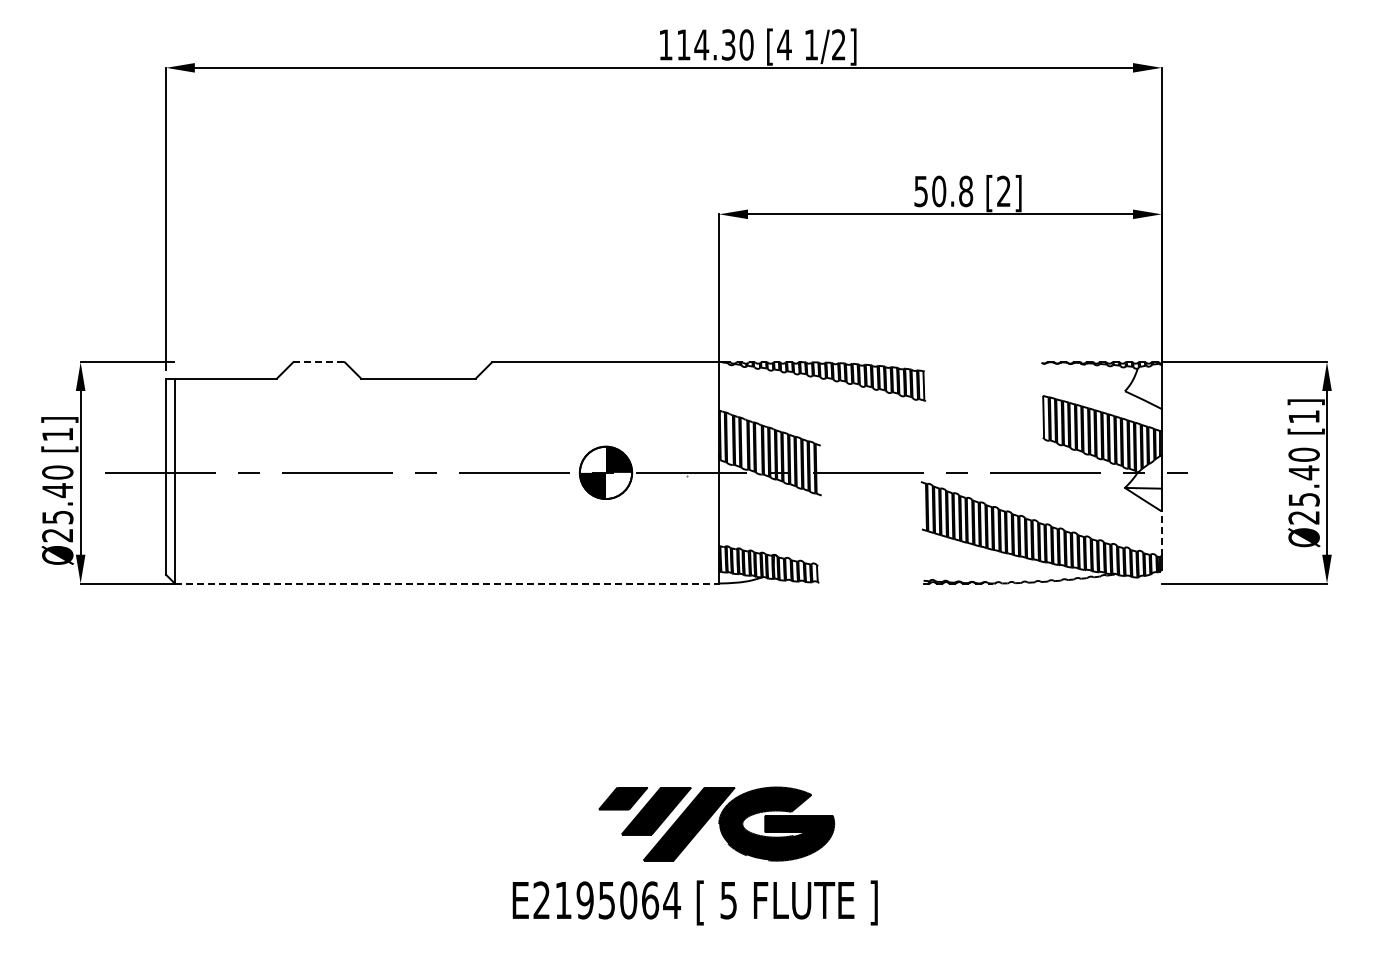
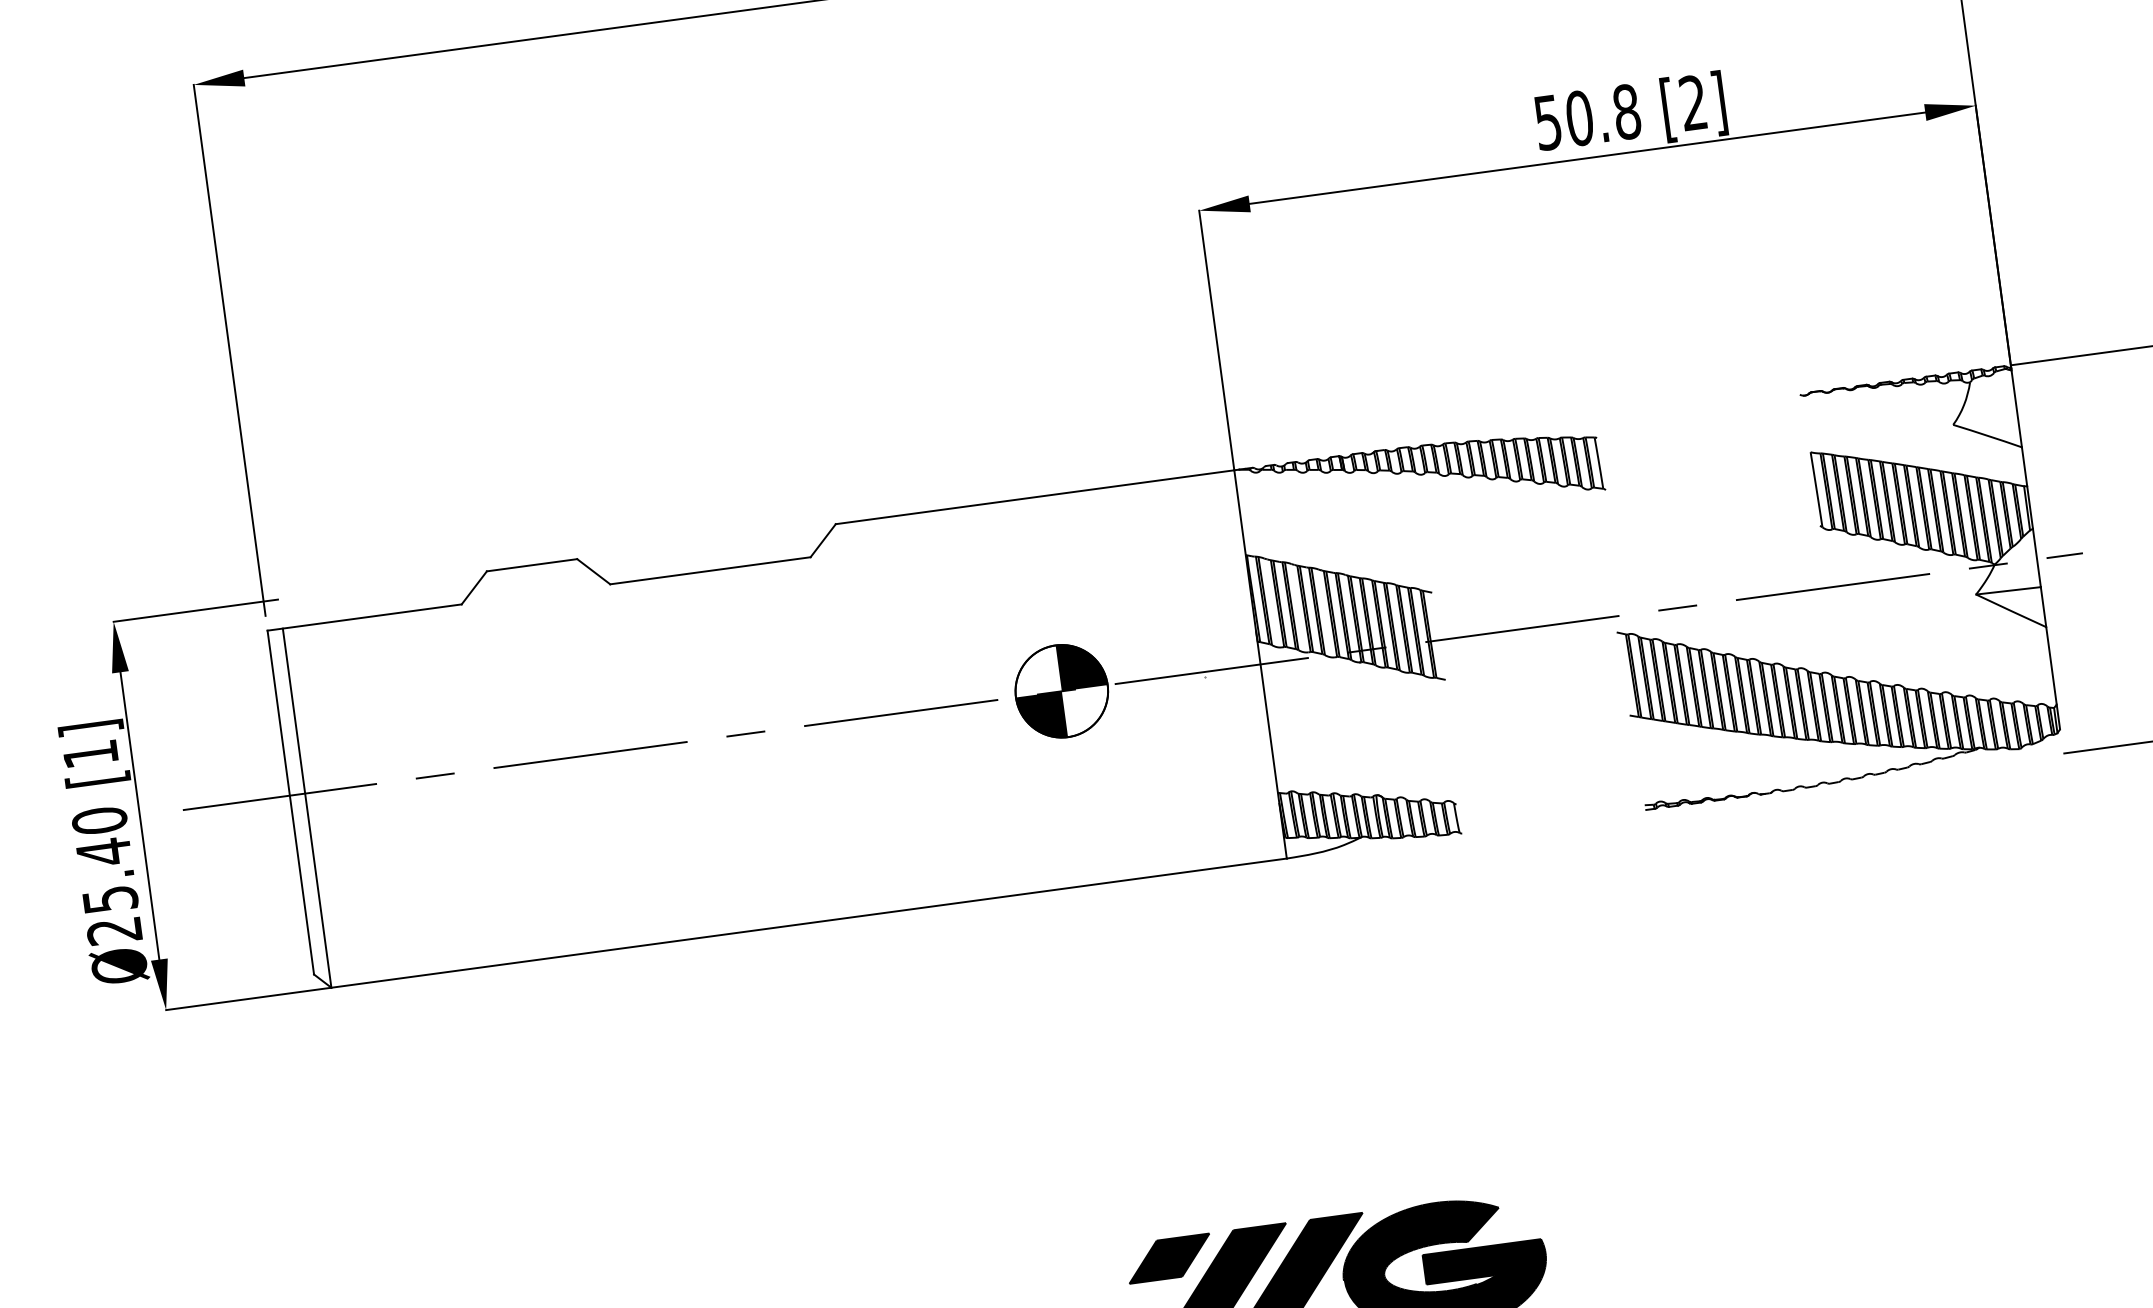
line: (319, 362) -> (532, 565), dashed -> solid
line: (1161, 533) -> (2051, 665), dashed -> solid
line: (447, 583) -> (809, 923), dashed -> solid

